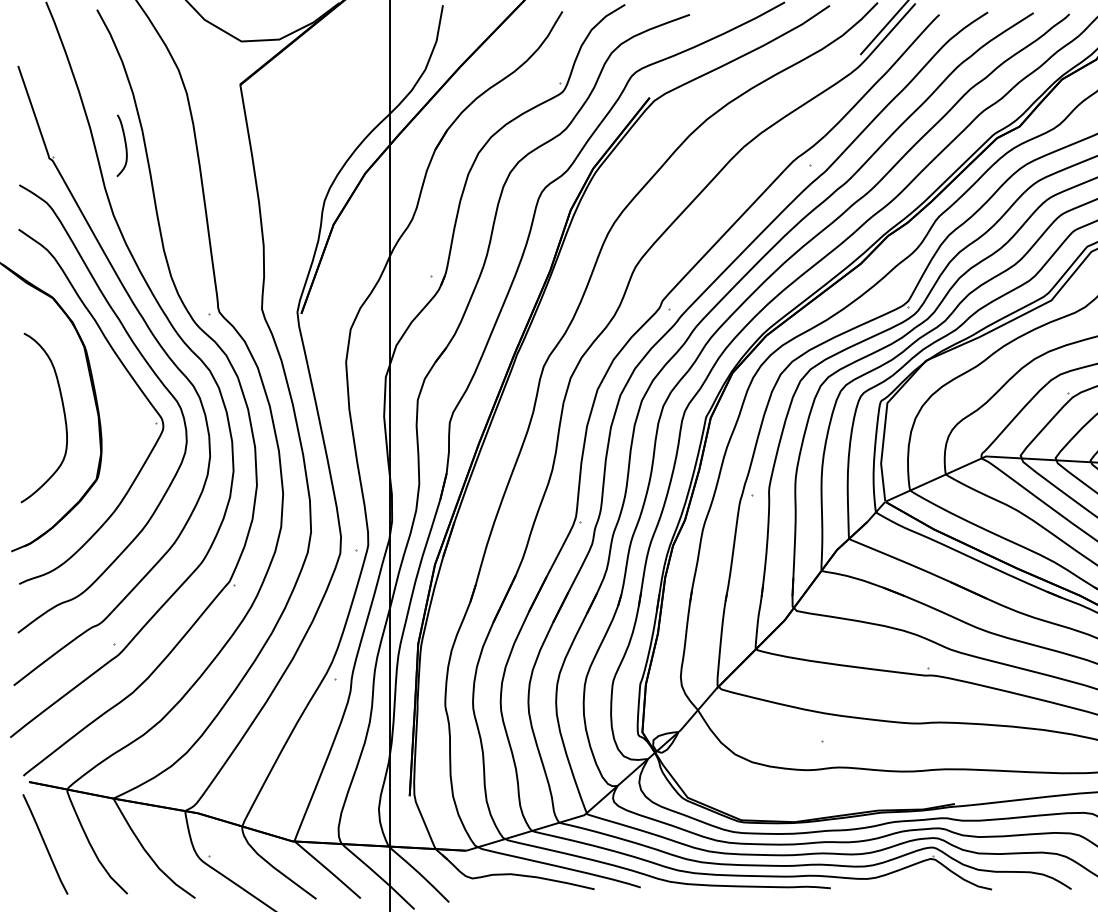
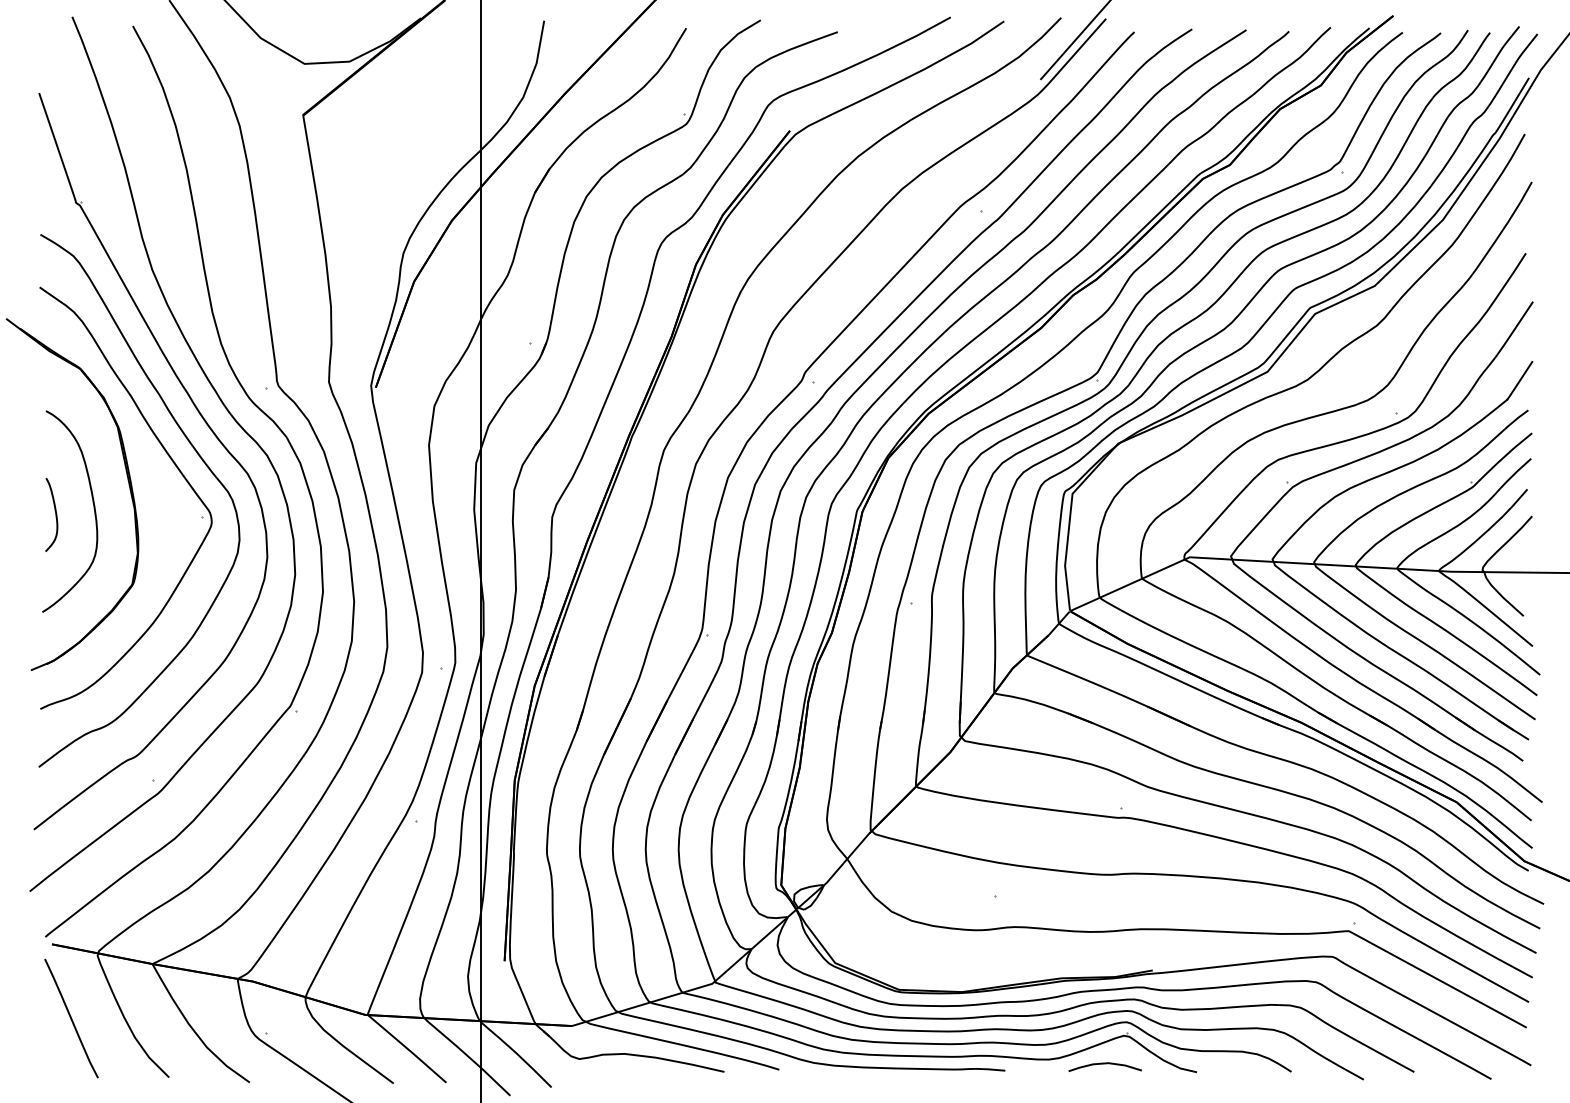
curve: (125, 145) -> (55, 514), moved
curve: (914, 883) -> (1104, 1064), added

